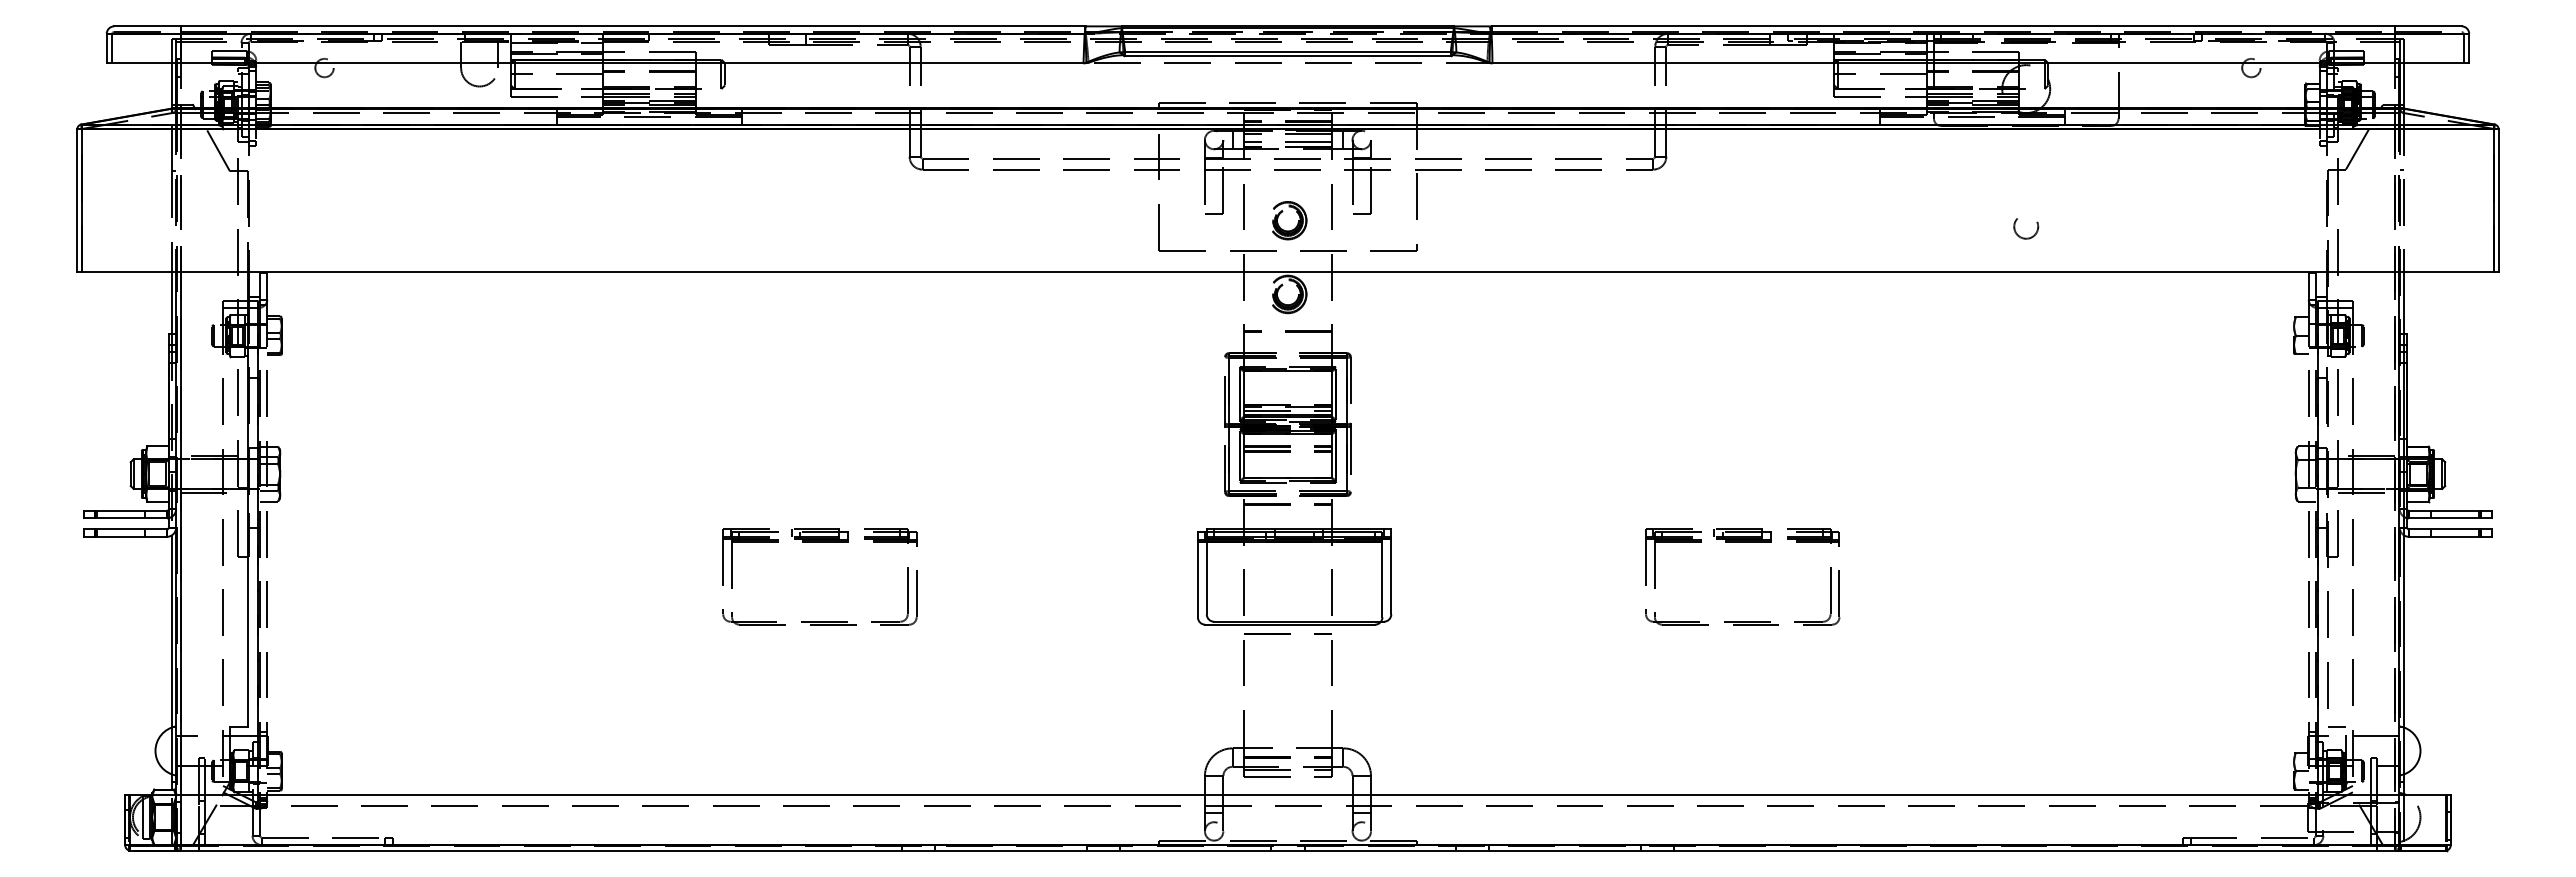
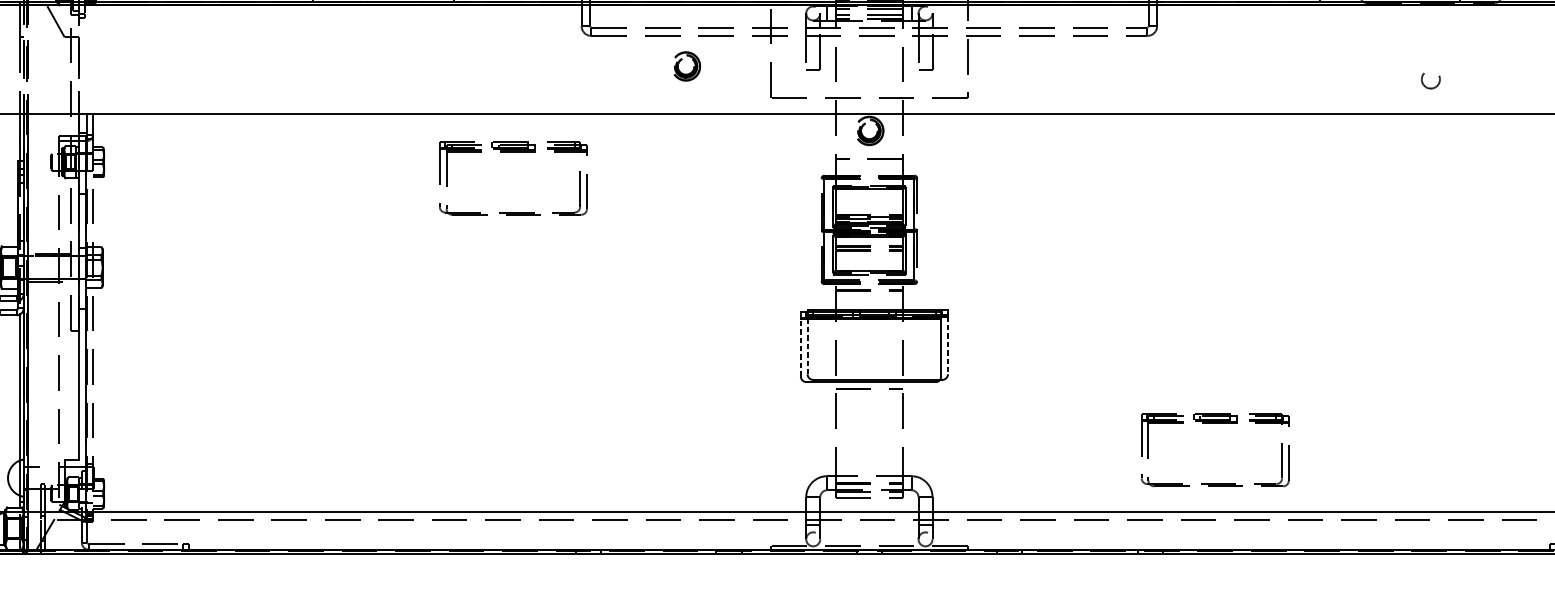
part: (1297, 222) -> (693, 67), moved
part: (819, 542) -> (513, 152), moved
part: (1742, 542) -> (1215, 423), moved
line: (1391, 576) -> (948, 345), solid -> dashed
line: (1206, 577) -> (807, 346), solid -> dashed
line: (1197, 579) -> (800, 347), solid -> dashed

